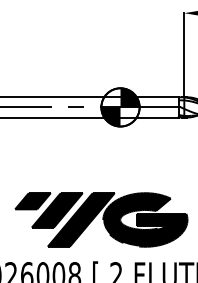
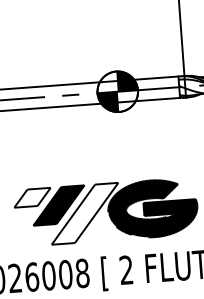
fill: (32, 201) -> (32, 198), removed
fill: (80, 219) -> (84, 213), removed

